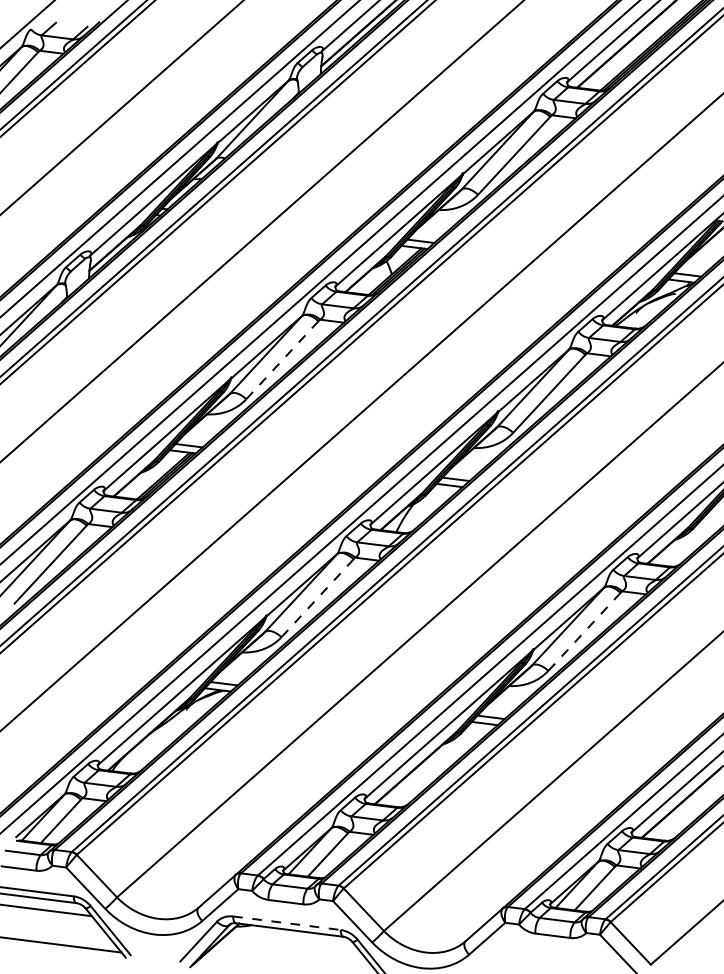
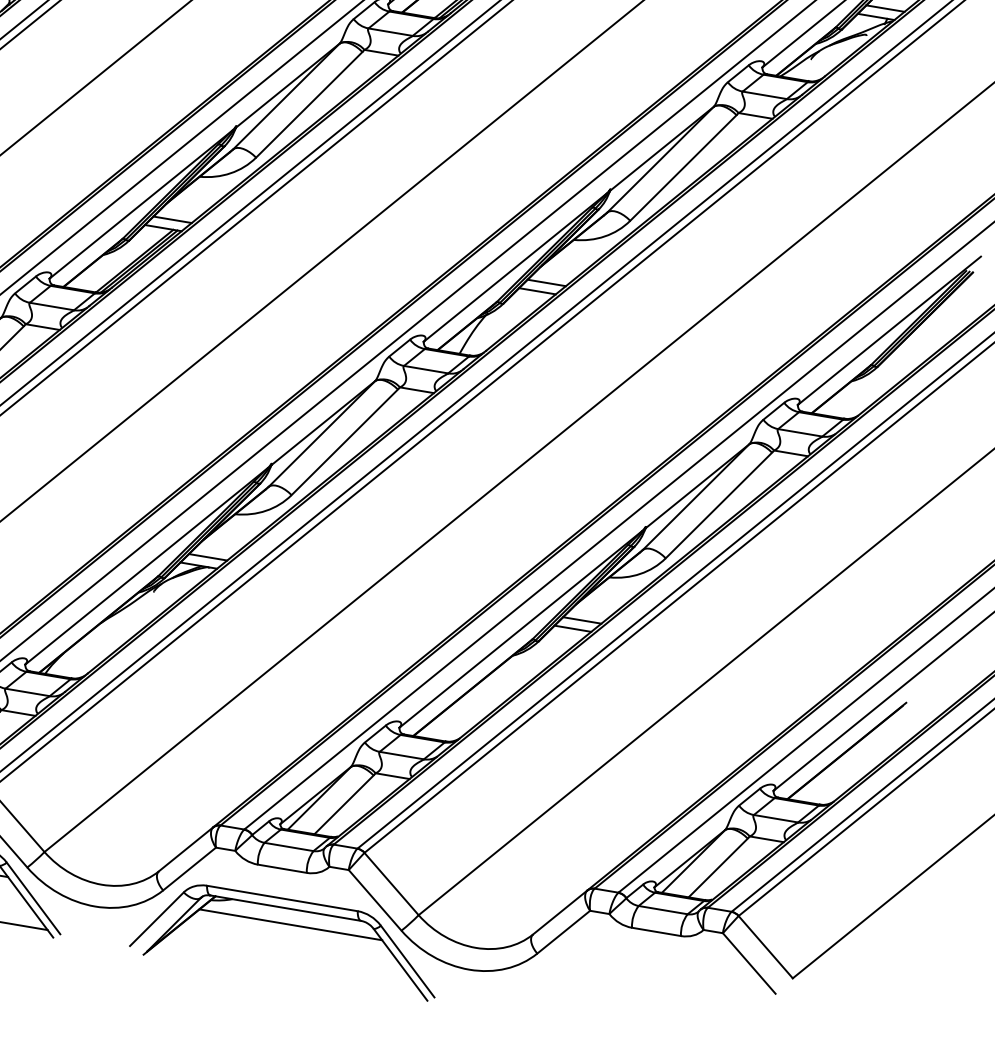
line: (282, 360) -> (309, 105), dashed -> solid
line: (317, 598) -> (344, 442), dashed -> solid
line: (584, 632) -> (718, 506), dashed -> solid
line: (287, 923) -> (283, 898), dashed -> solid
line: (293, 941) -> (290, 924), added

